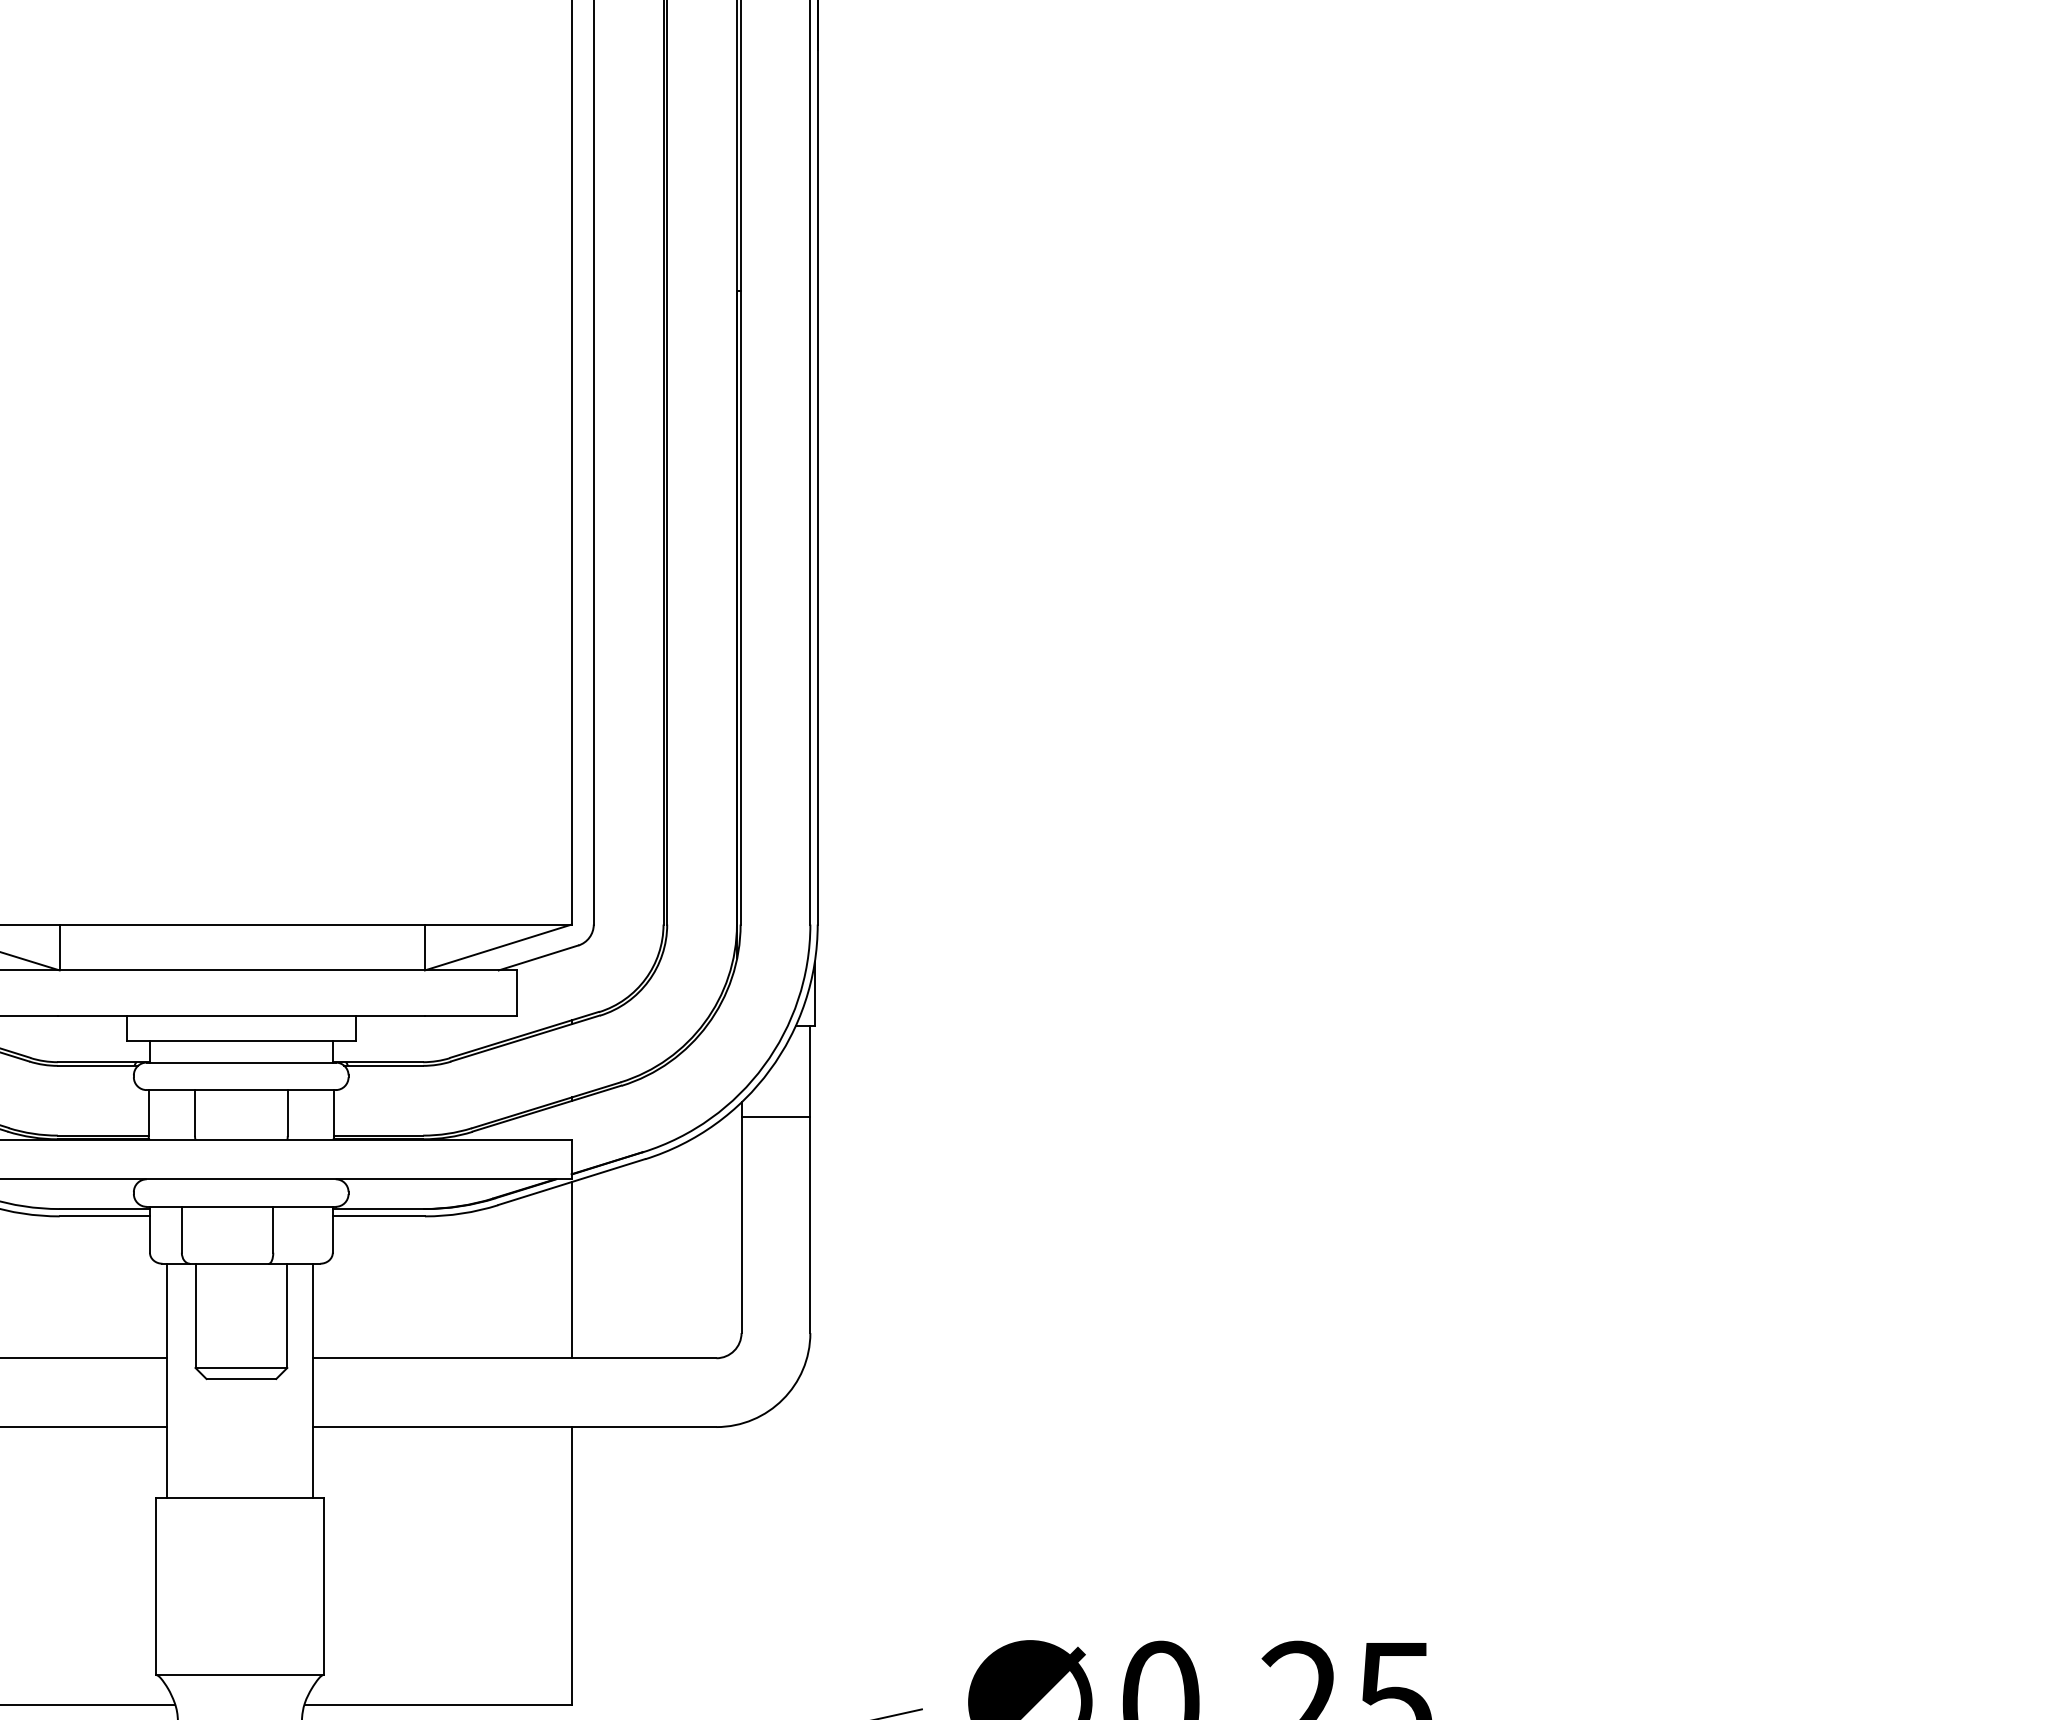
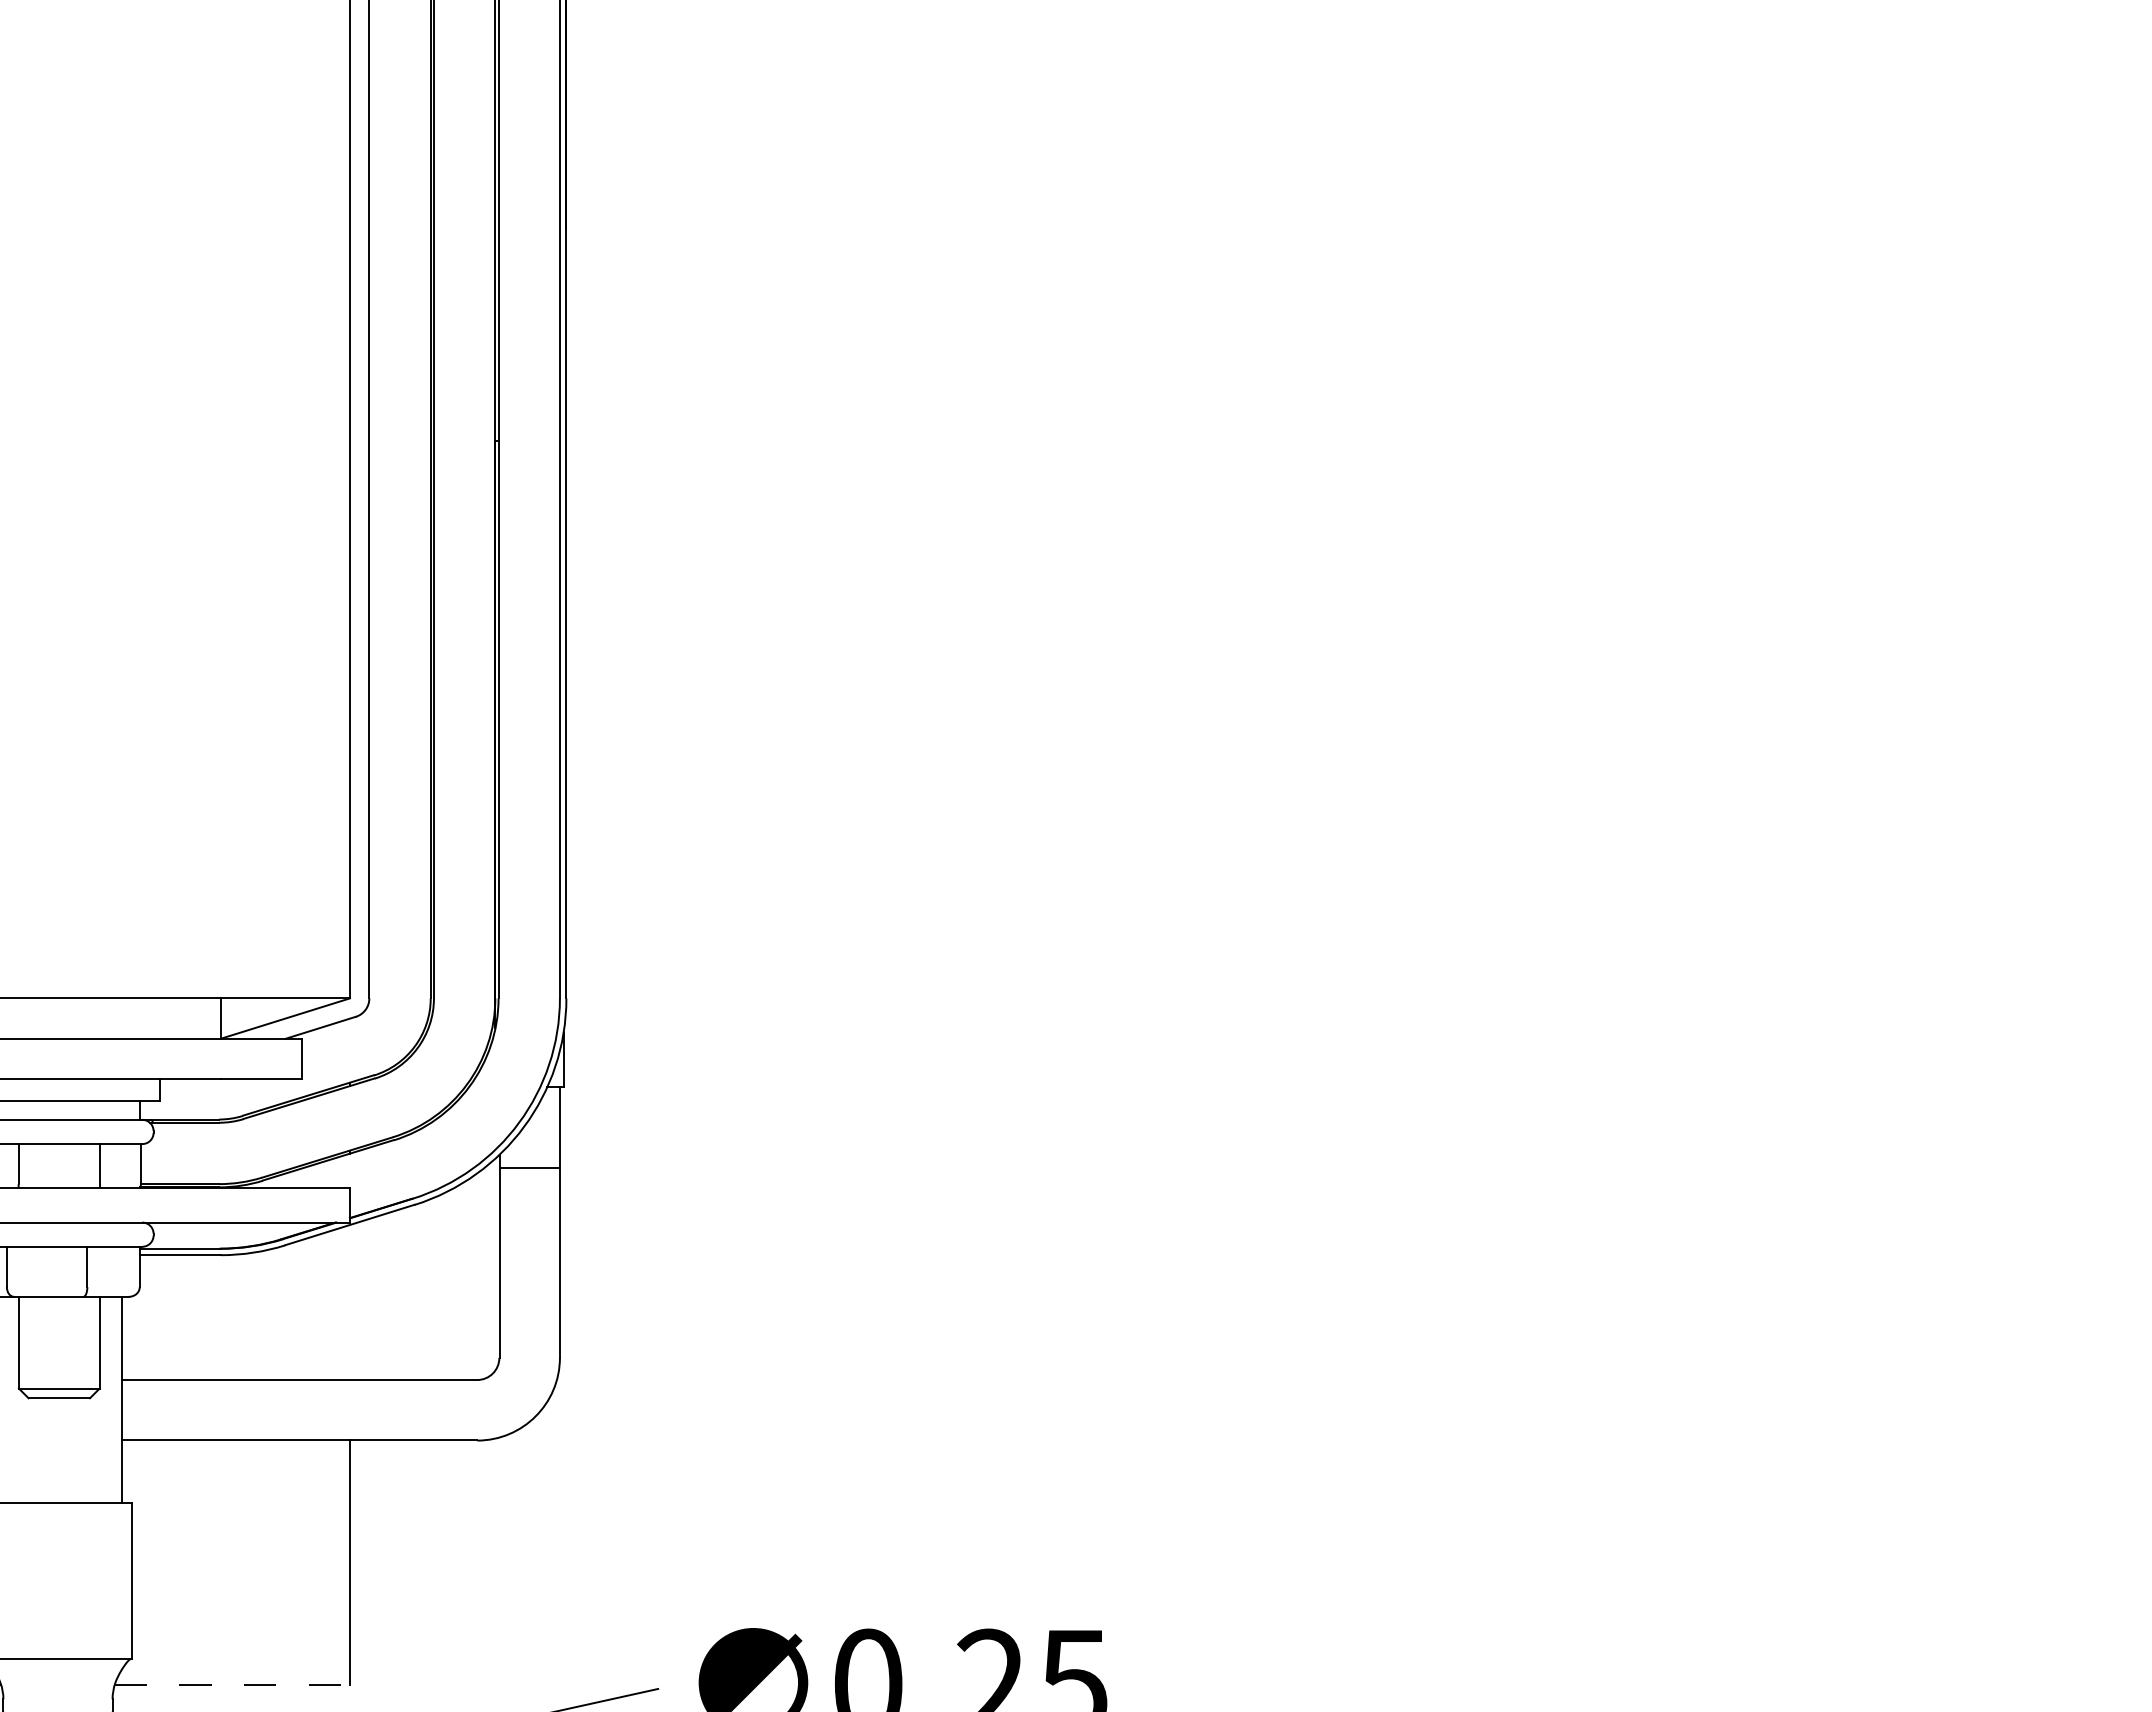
line: (571, 1270) -> (349, 1302), removed
line: (438, 1704) -> (232, 1684), solid -> dashed

